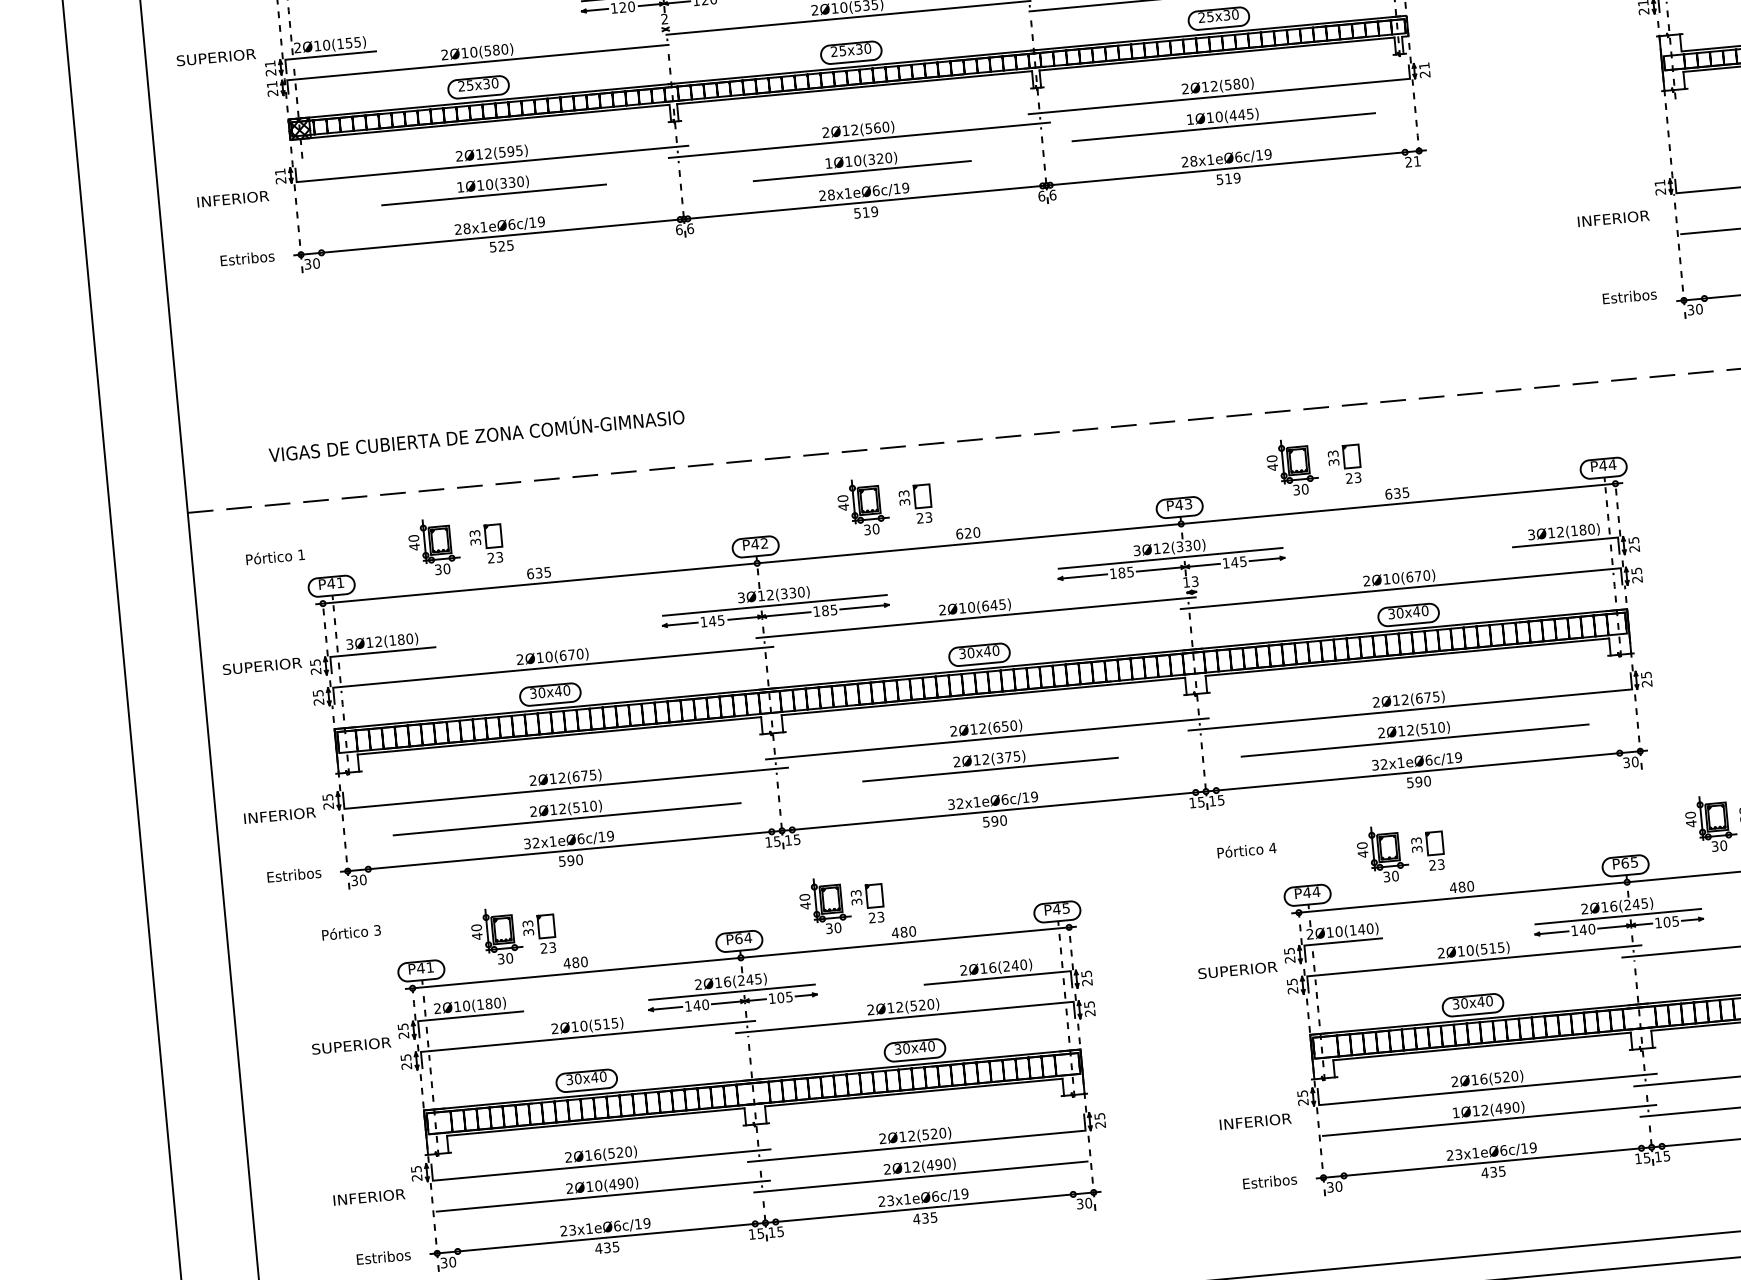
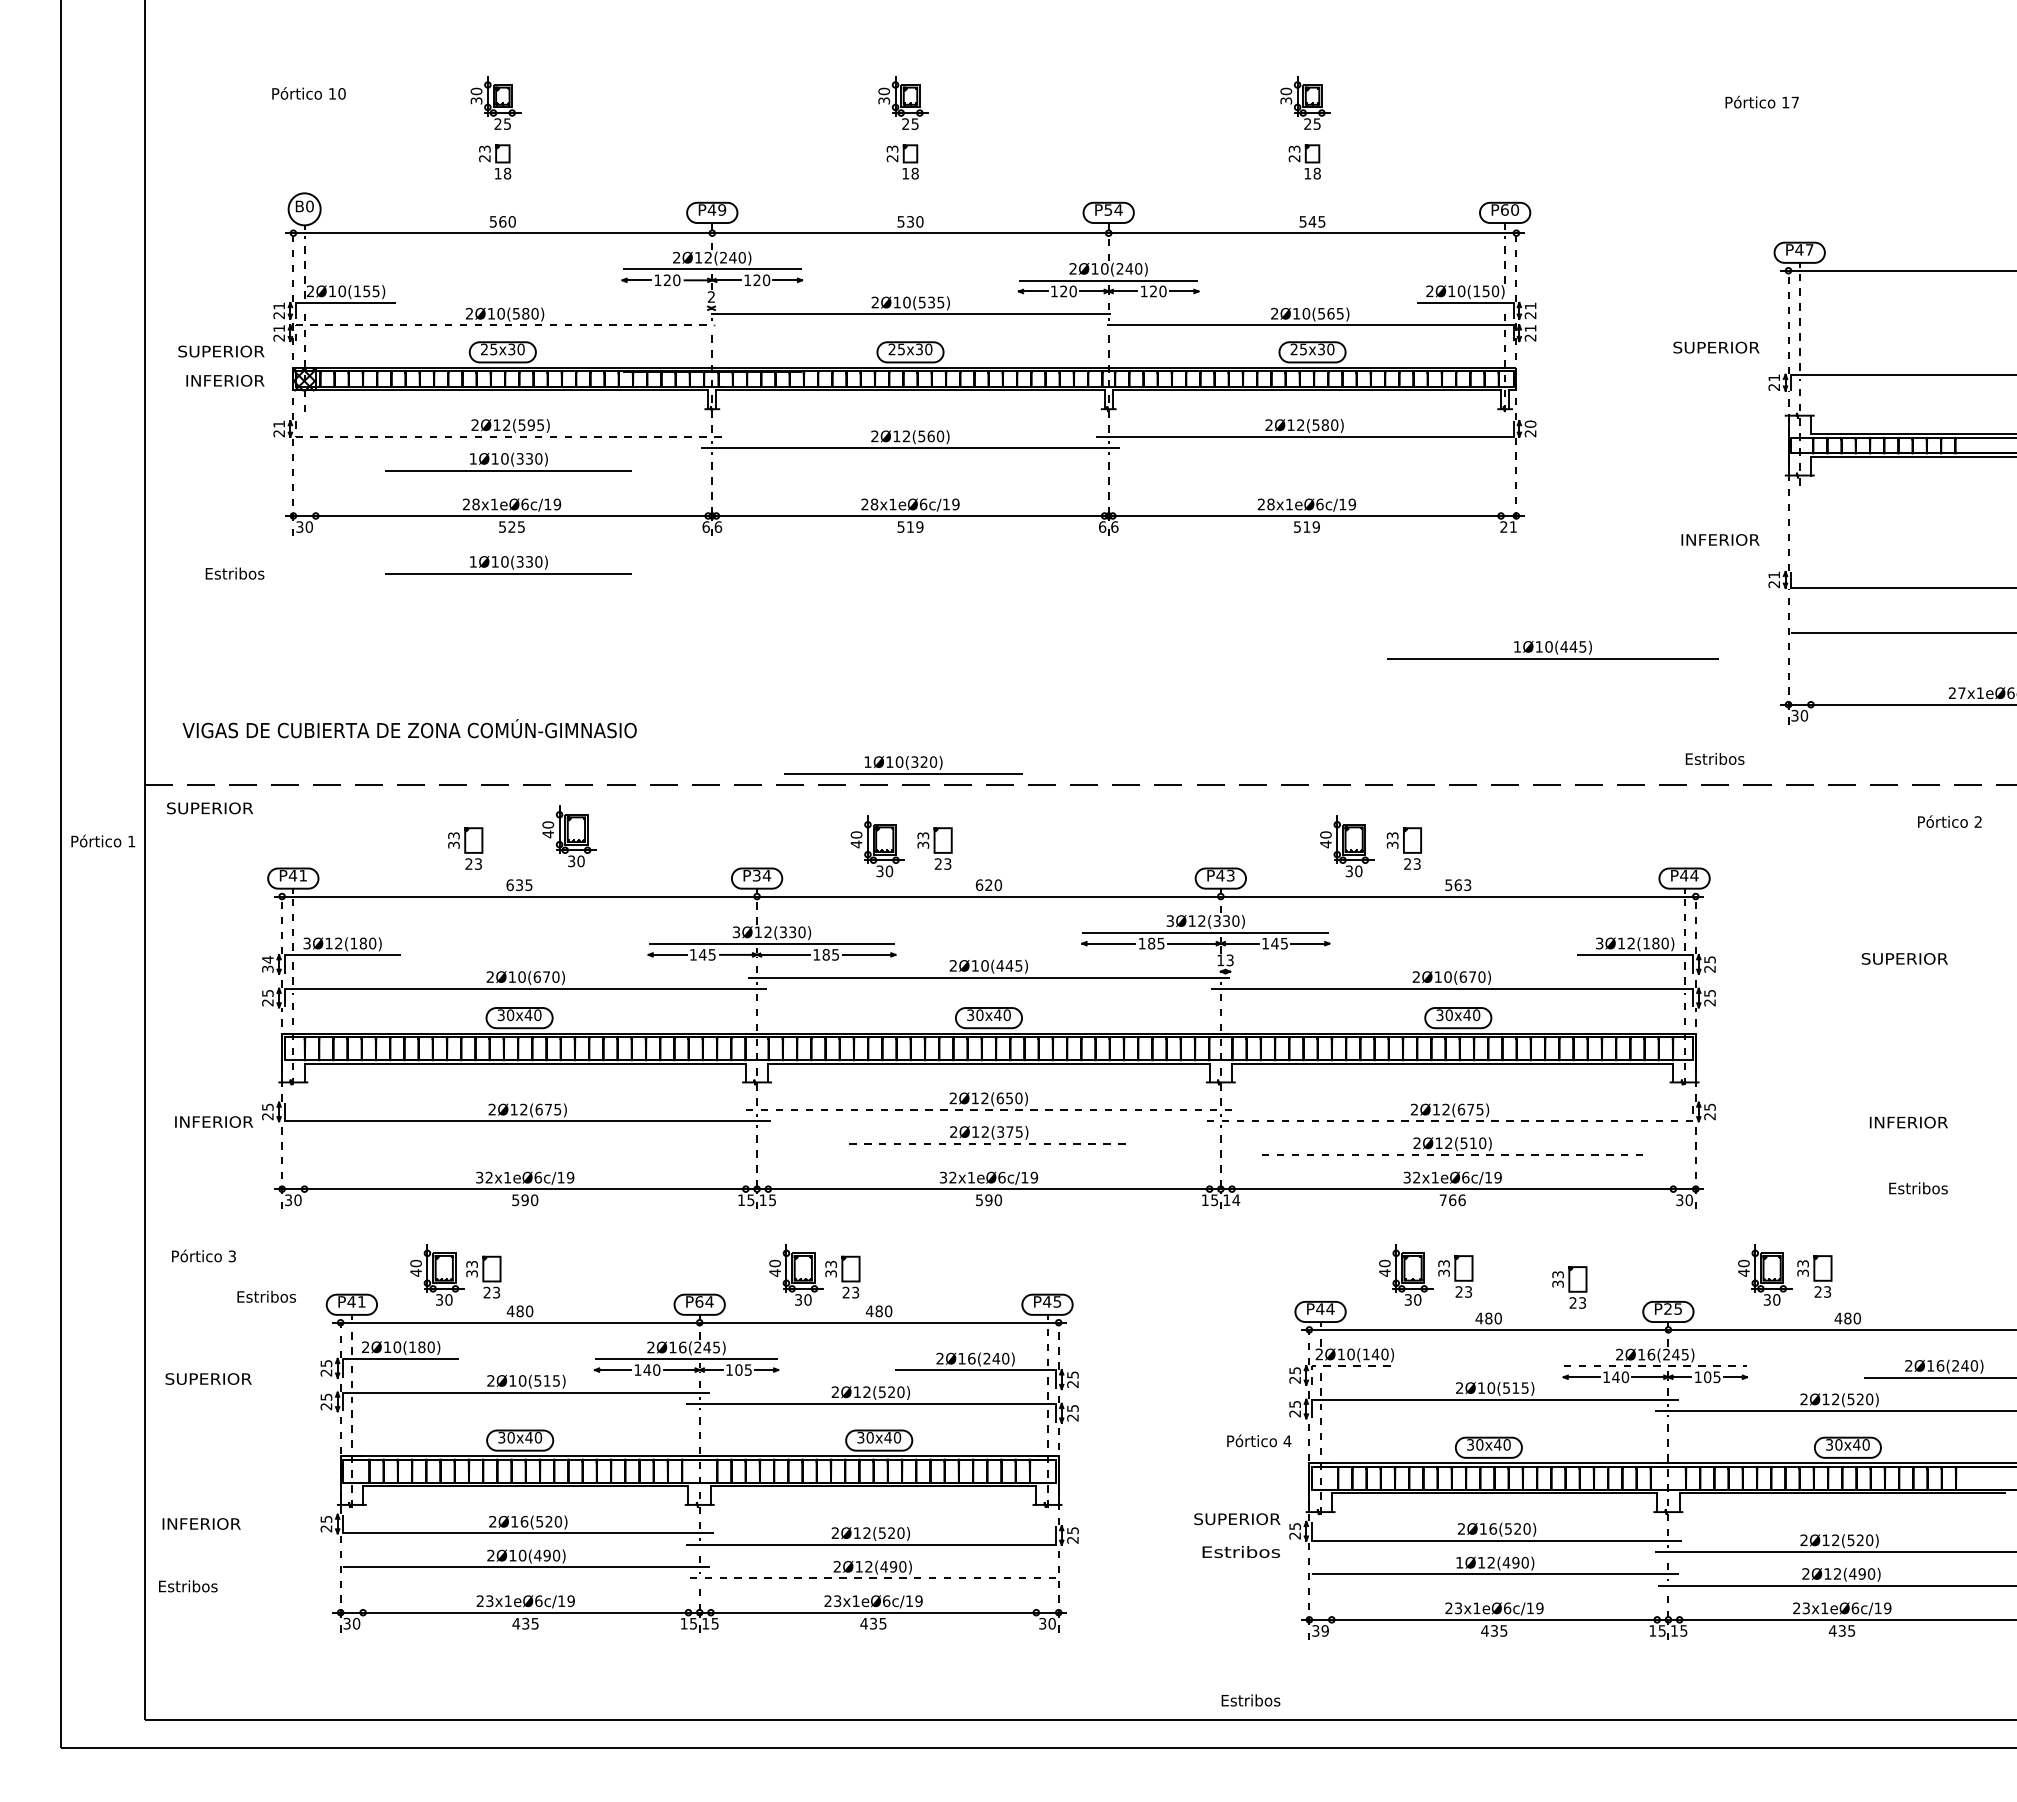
text: (216, 57) -> (221, 351), moved
line: (470, 63) -> (496, 325), solid -> dashed
text: (1424, 65) -> (1530, 423), 21 -> 20
part: (1222, 118) -> (1552, 649), moved
part: (861, 163) -> (903, 765), moved
line: (485, 164) -> (502, 436), solid -> dashed
text: (233, 198) -> (225, 380), moved
text: (1613, 218) -> (1720, 539), moved
text: (247, 258) -> (234, 573), moved
part: (501, 280) -> (508, 564), added
text: (1629, 296) -> (1714, 758), moved
text: (476, 434) -> (409, 728), moved
text: (1397, 493) -> (1458, 885), 635 -> 563
text: (759, 543) -> (761, 875), P42 -> P34
part: (434, 547) -> (569, 836), moved
text: (275, 556) -> (103, 840), moved
text: (985, 605) -> (1000, 965), (645) -> (445)
text: (261, 666) -> (209, 808), moved
text: (315, 666) -> (267, 964), 25 -> 34
line: (1419, 709) -> (1460, 1121), solid -> dashed
line: (987, 739) -> (989, 1110), solid -> dashed
line: (1414, 740) -> (1452, 1154), solid -> dashed
line: (990, 769) -> (989, 1143), solid -> dashed
text: (1418, 782) -> (1452, 1200), 590 -> 766
text: (1221, 800) -> (1236, 1200), 15 -> 14
part: (565, 811) -> (524, 1146), removed
text: (1247, 849) -> (1259, 1440), moved
part: (1533, 851) -> (1569, 1287), added
text: (1625, 862) -> (1668, 1308), P65 -> P25
text: (294, 874) -> (266, 1296), moved
line: (1618, 916) -> (1655, 1366), solid -> dashed
text: (351, 932) -> (203, 1255), moved
line: (1335, 943) -> (1345, 1366), solid -> dashed
text: (1238, 970) -> (1237, 1519), moved
text: (351, 1045) -> (208, 1378), moved
text: (1255, 1121) -> (1241, 1552), INFERIOR -> Estribos
line: (921, 1176) -> (873, 1578), solid -> dashed
text: (1269, 1181) -> (1250, 1700), moved
text: (1338, 1186) -> (1324, 1630), 30 -> 39
text: (369, 1196) -> (201, 1523), moved
text: (383, 1257) -> (188, 1586), moved

